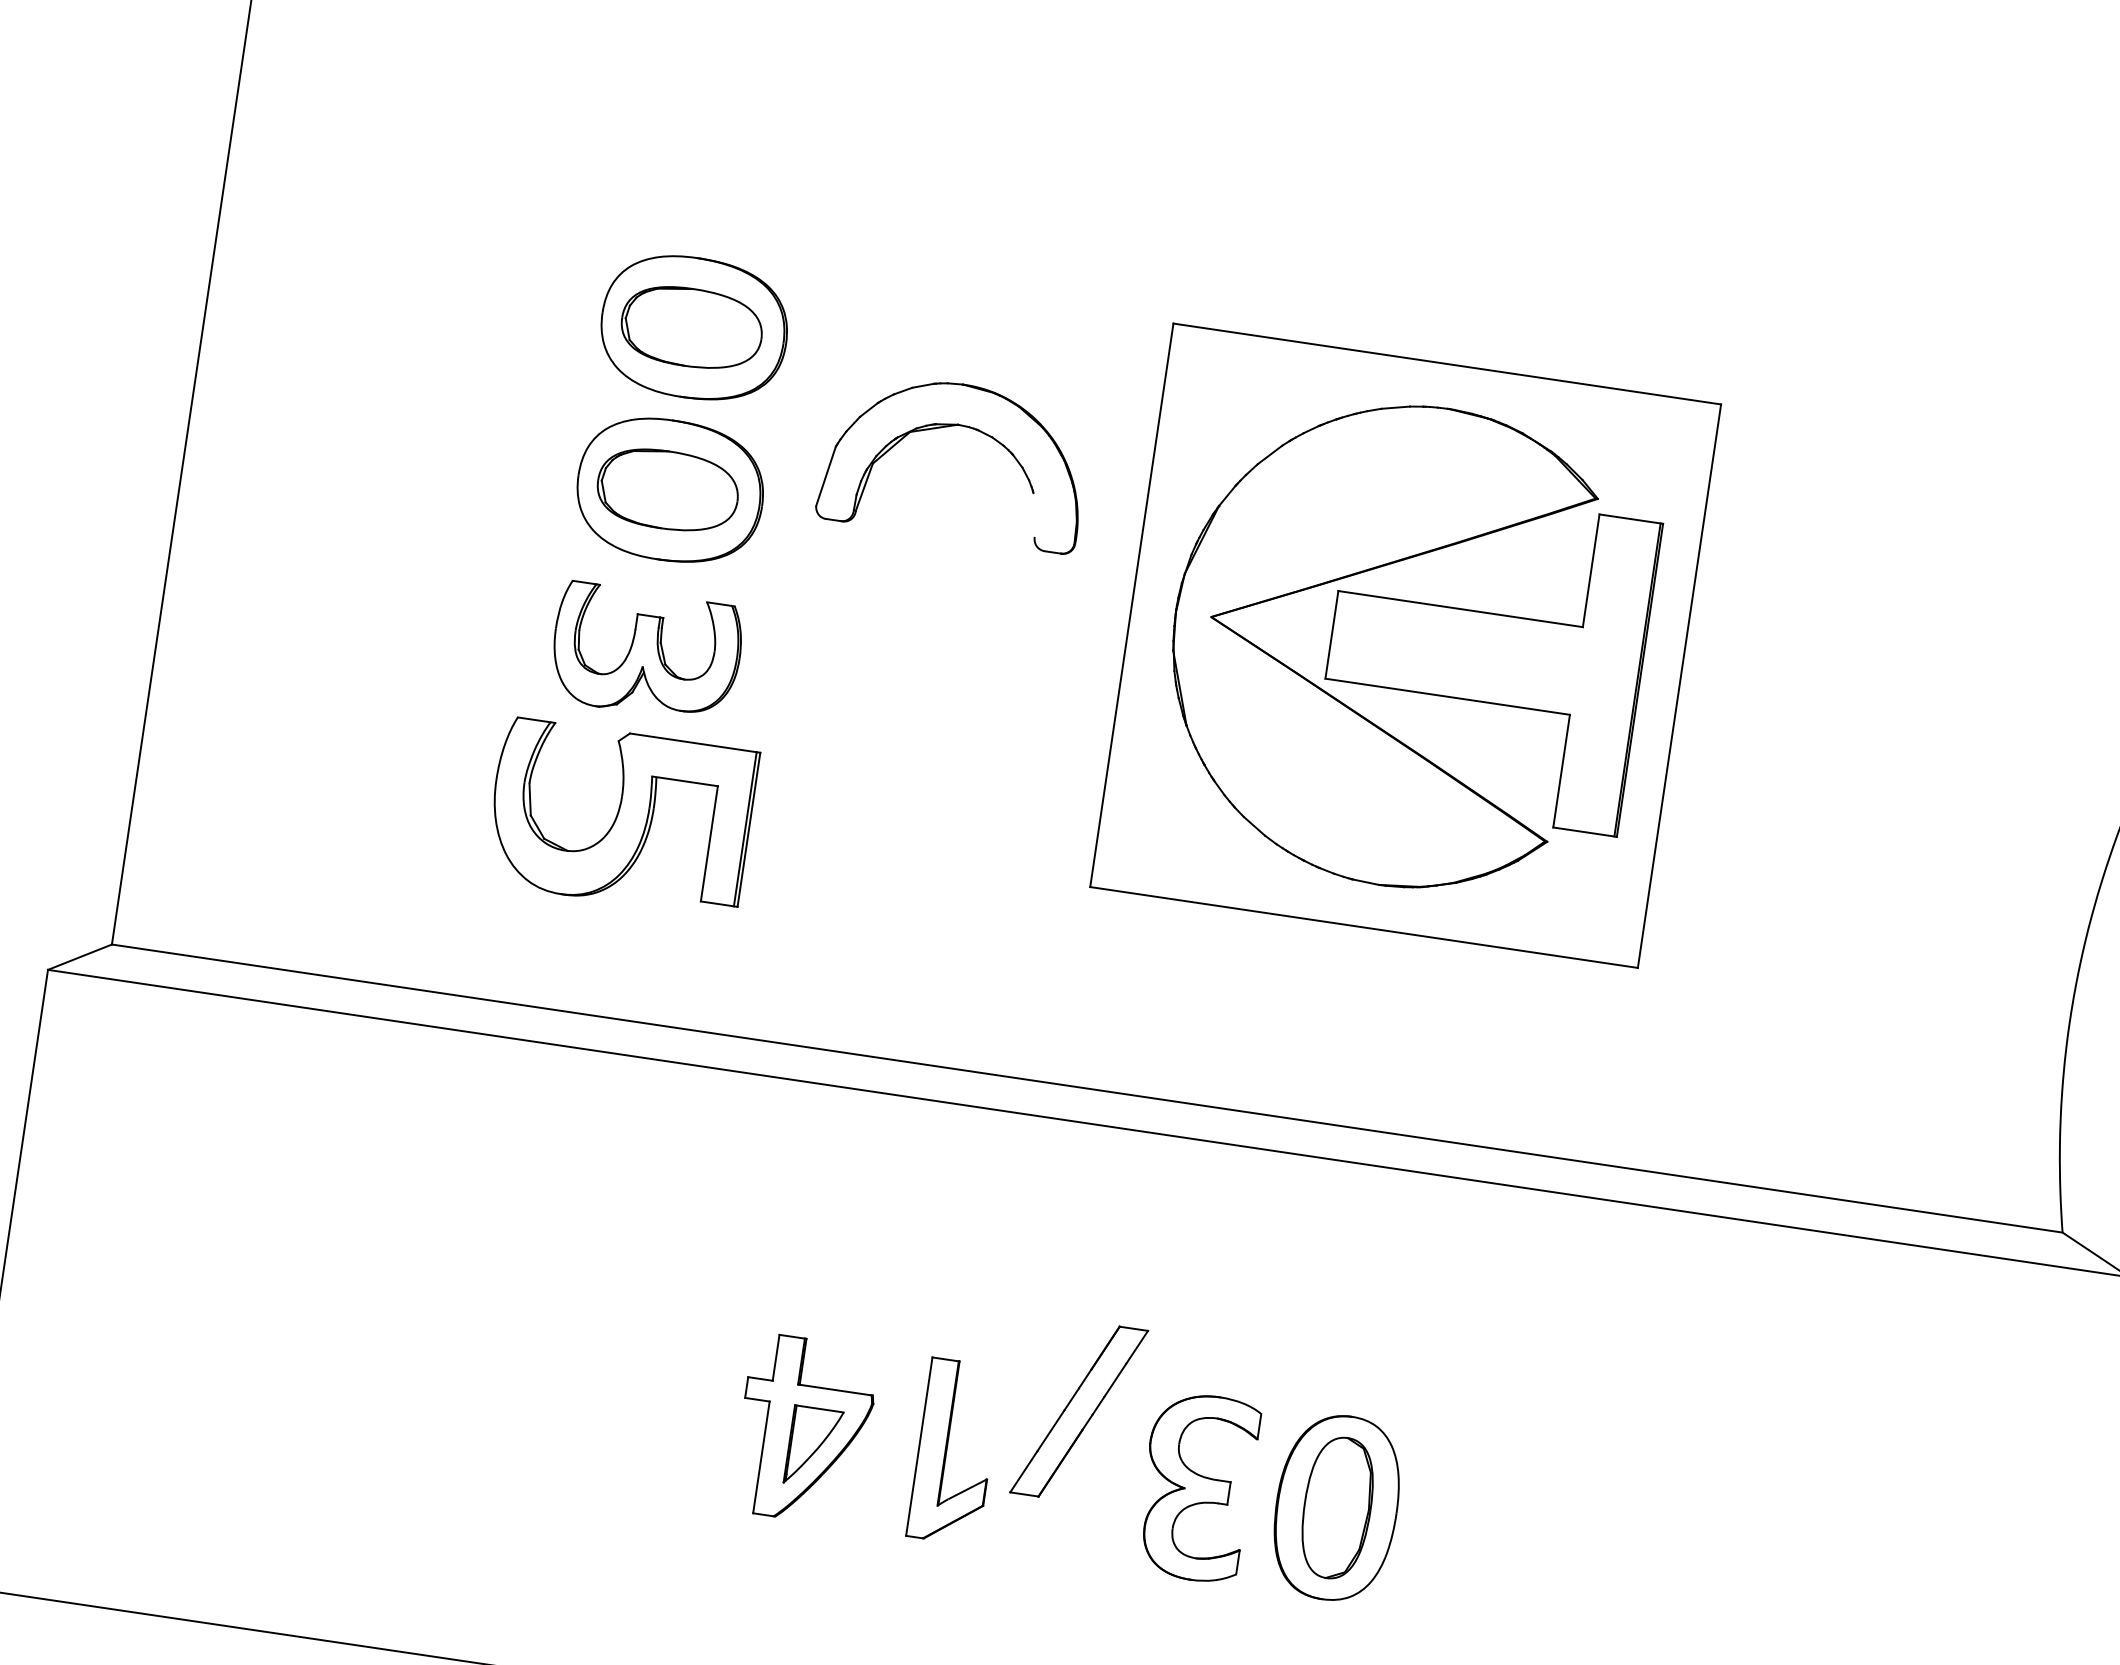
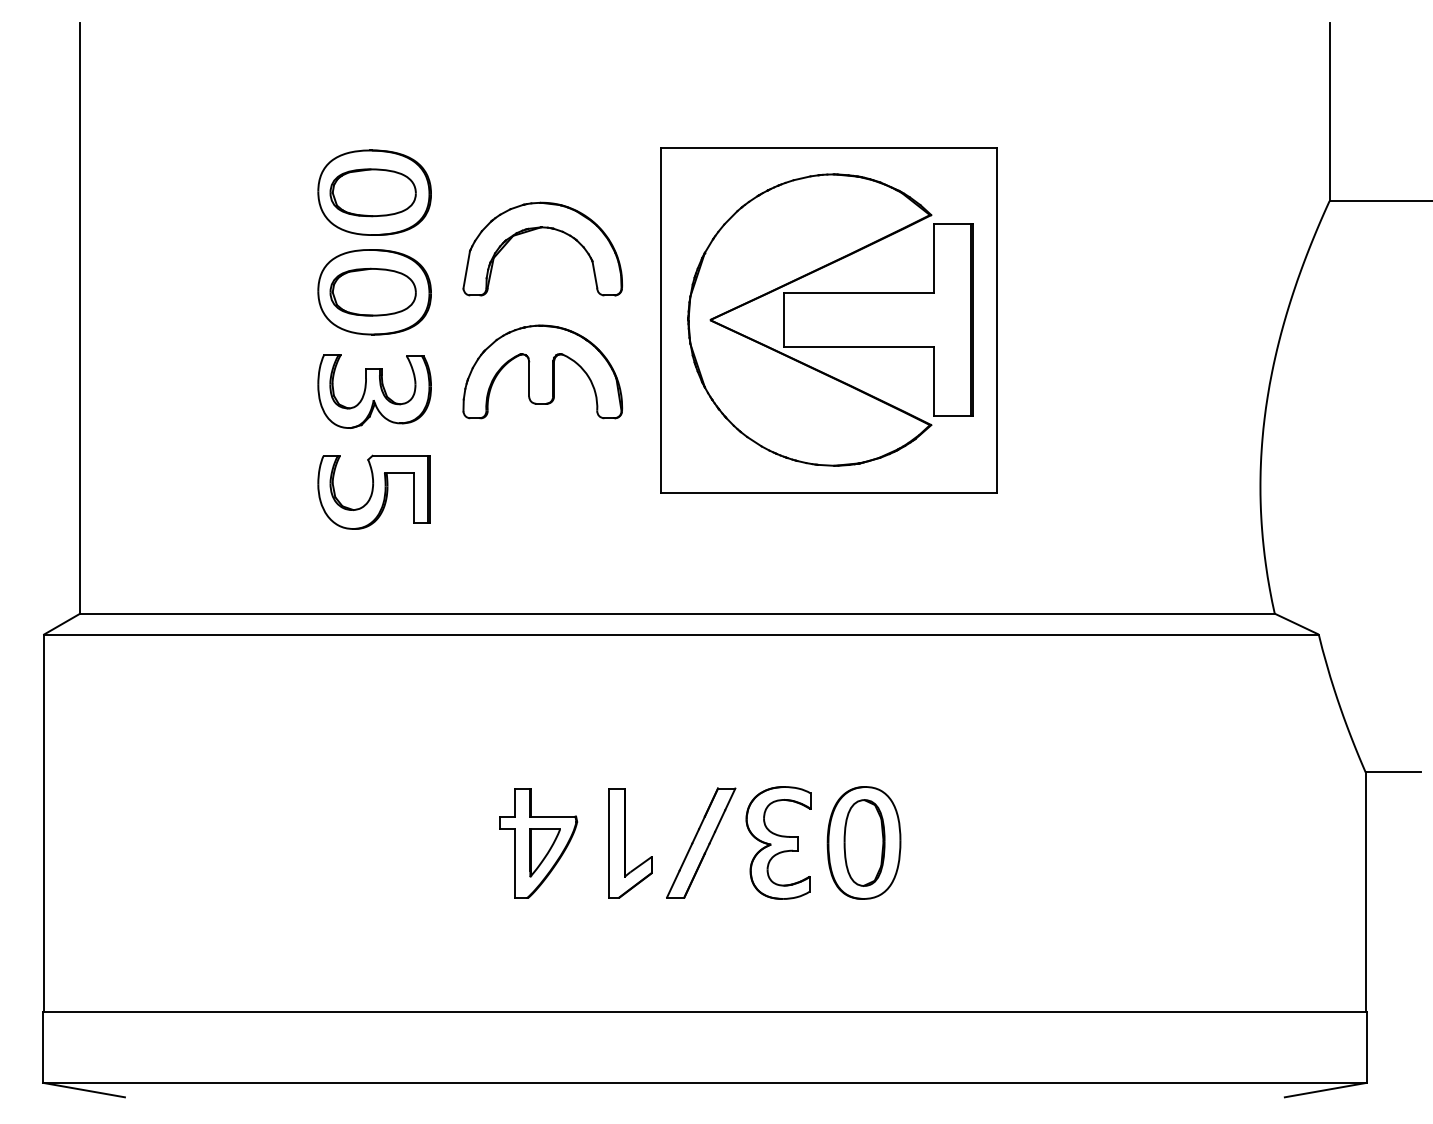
line: (1033, 514) -> (594, 274), added
part: (925, 660) -> (542, 371), added
part: (620, 815) -> (373, 491), size x0.71
part: (1079, 1410) -> (701, 842), moved

